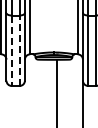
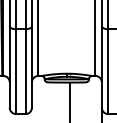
line: (19, 50) -> (25, 71), dashed -> solid
line: (11, 51) -> (15, 72), dashed -> solid

